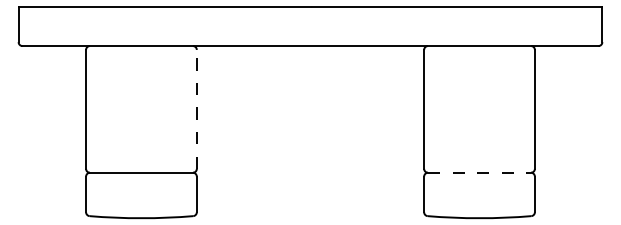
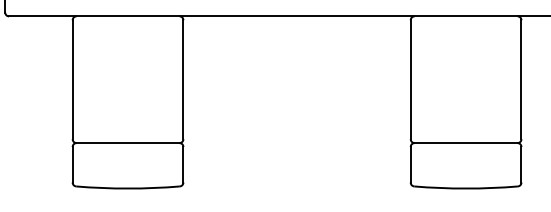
line: (196, 108) -> (183, 78), dashed -> solid
line: (479, 172) -> (466, 142), dashed -> solid

